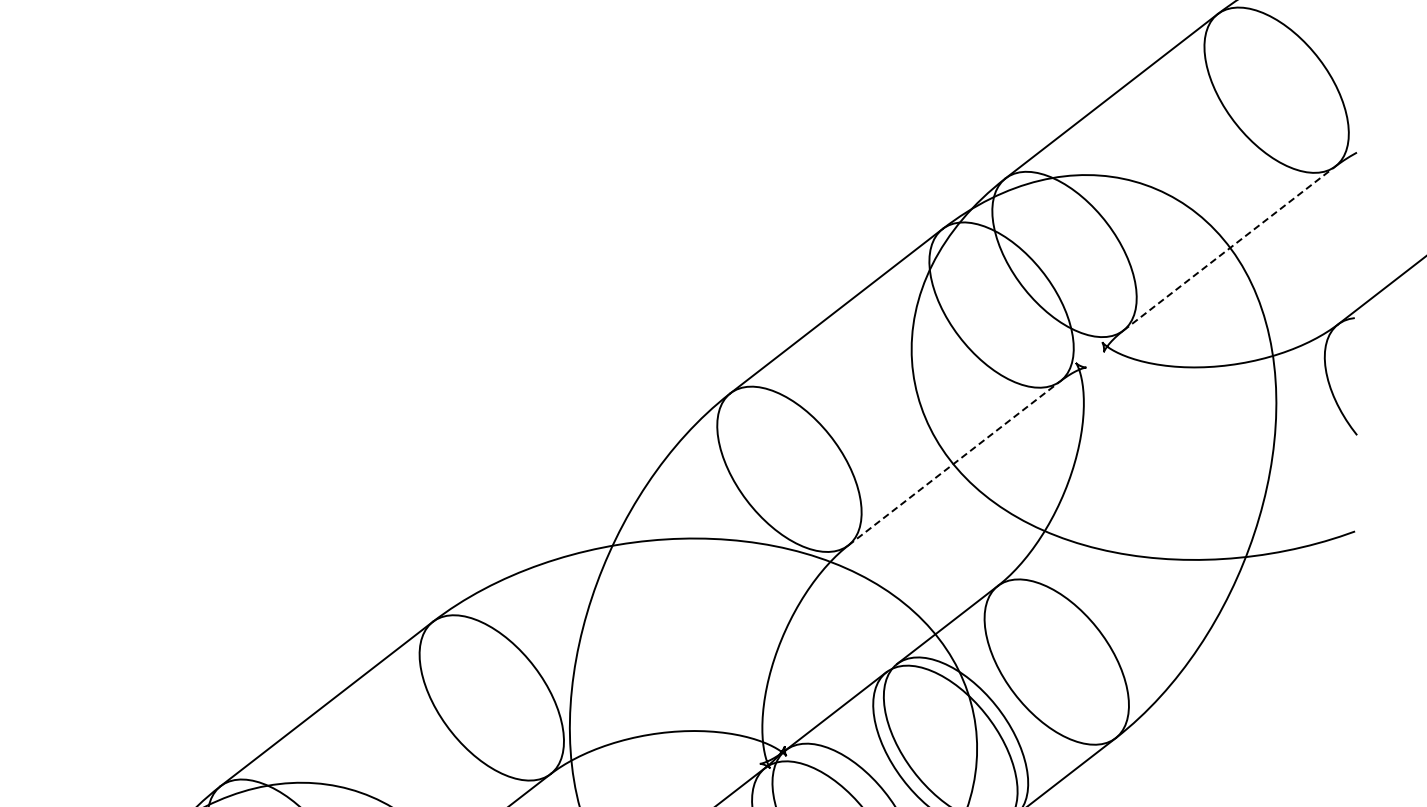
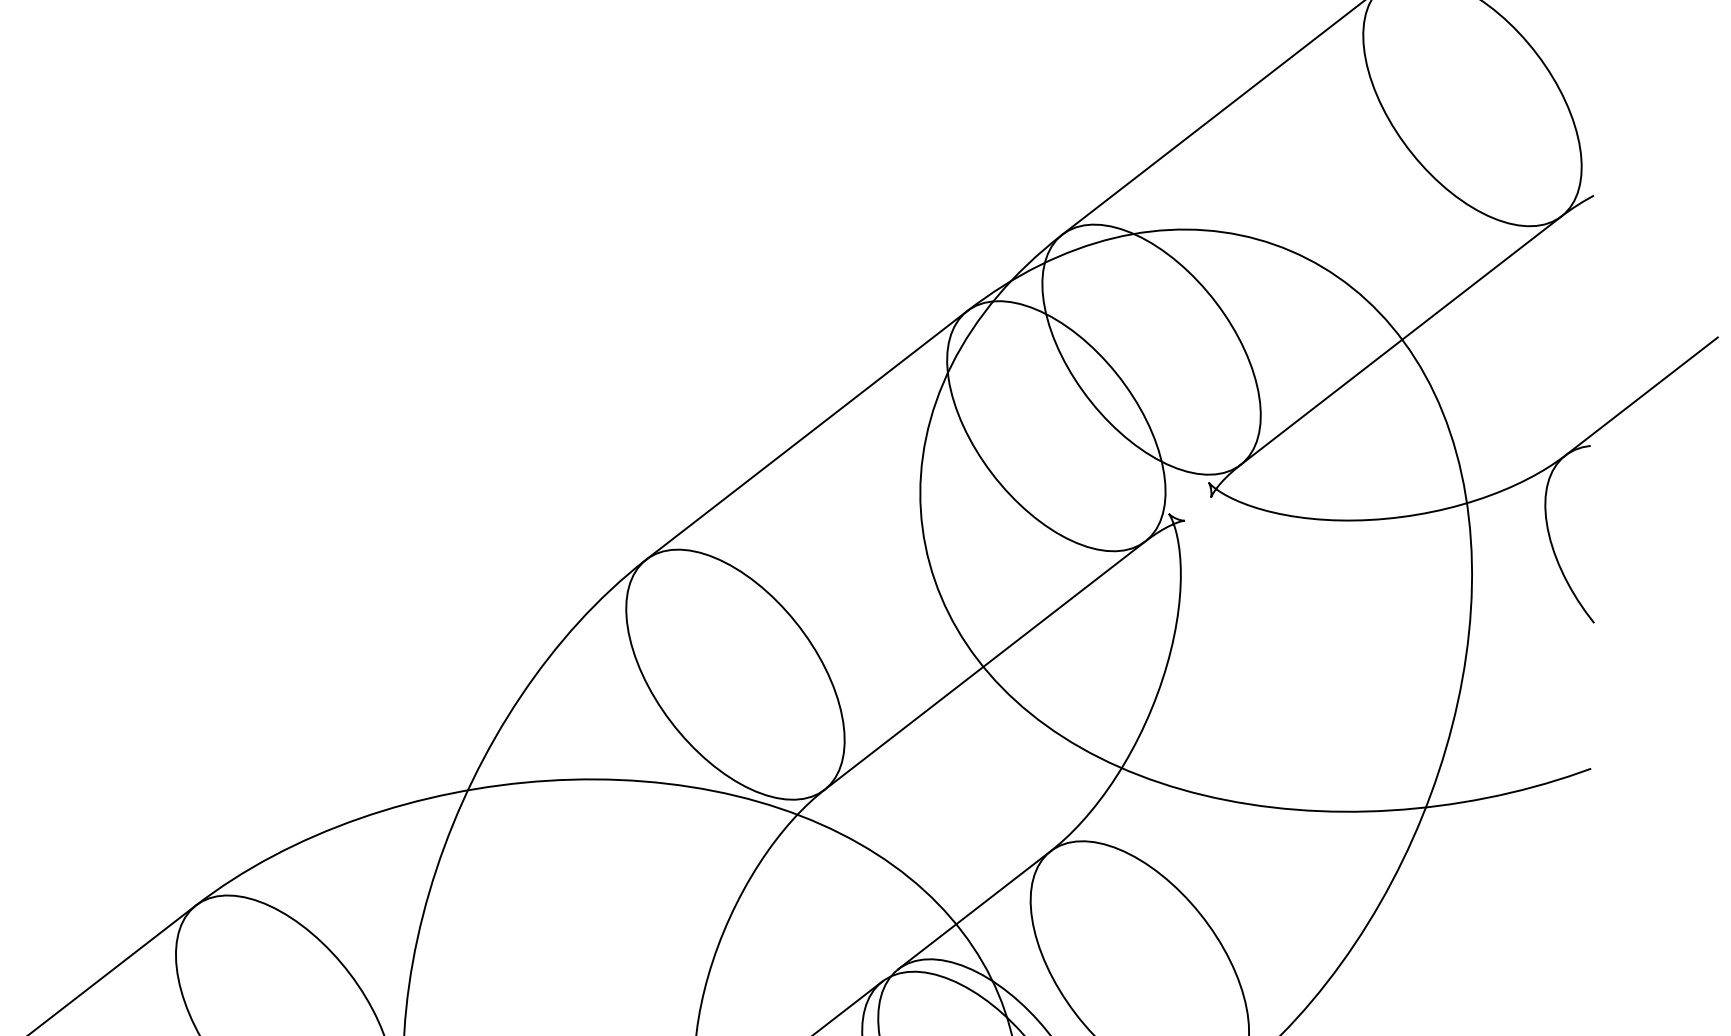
line: (1229, 248) -> (1401, 340), dashed -> solid
line: (954, 463) -> (985, 665), dashed -> solid

